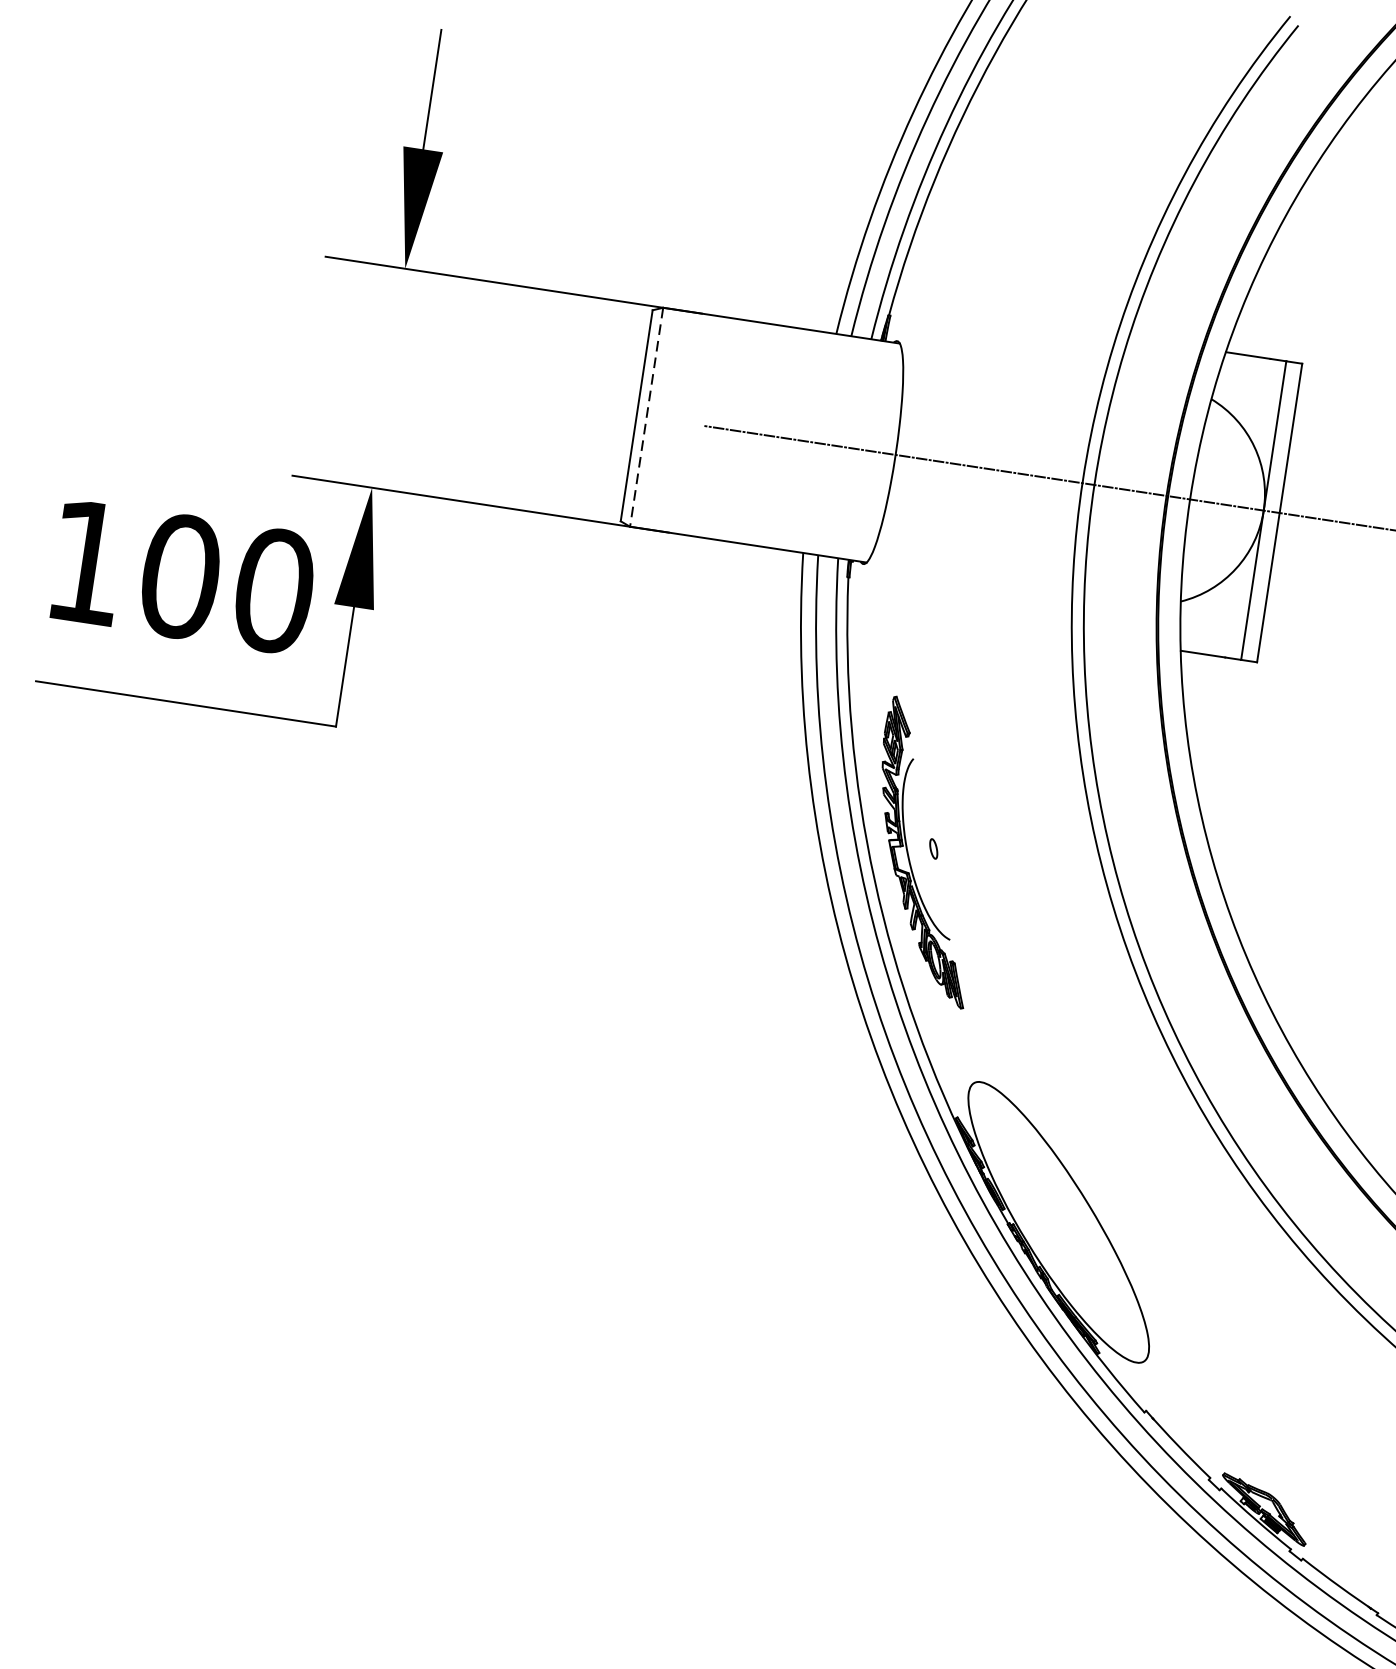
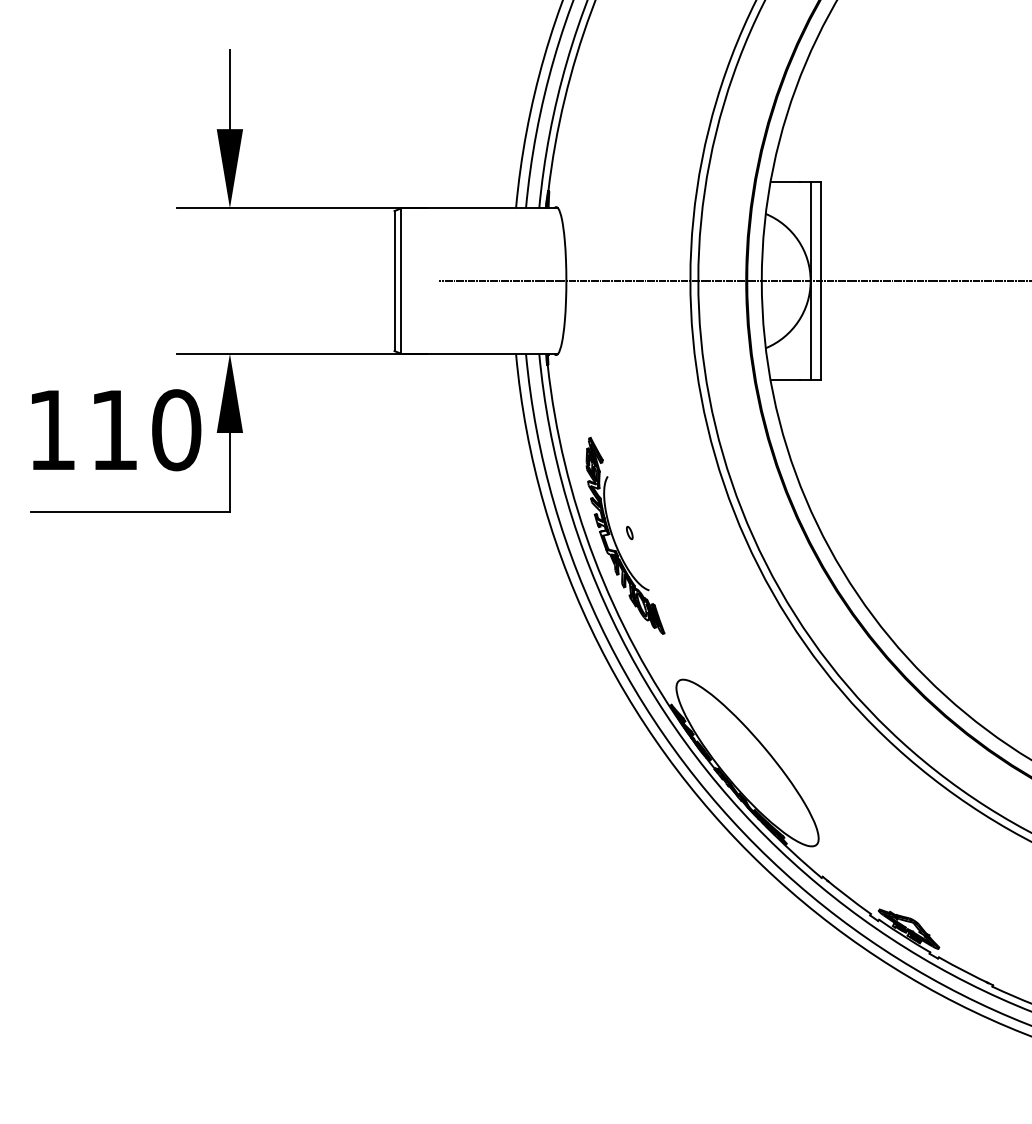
line: (647, 417) -> (401, 281), dashed -> solid
text: (180, 577) -> (114, 430), 100 -> 110

